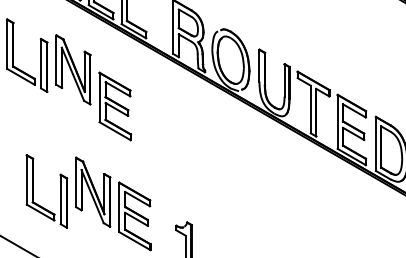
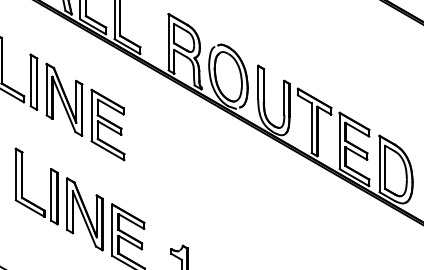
part: (73, 69) -> (64, 99), moved
part: (33, 191) -> (22, 186), moved

